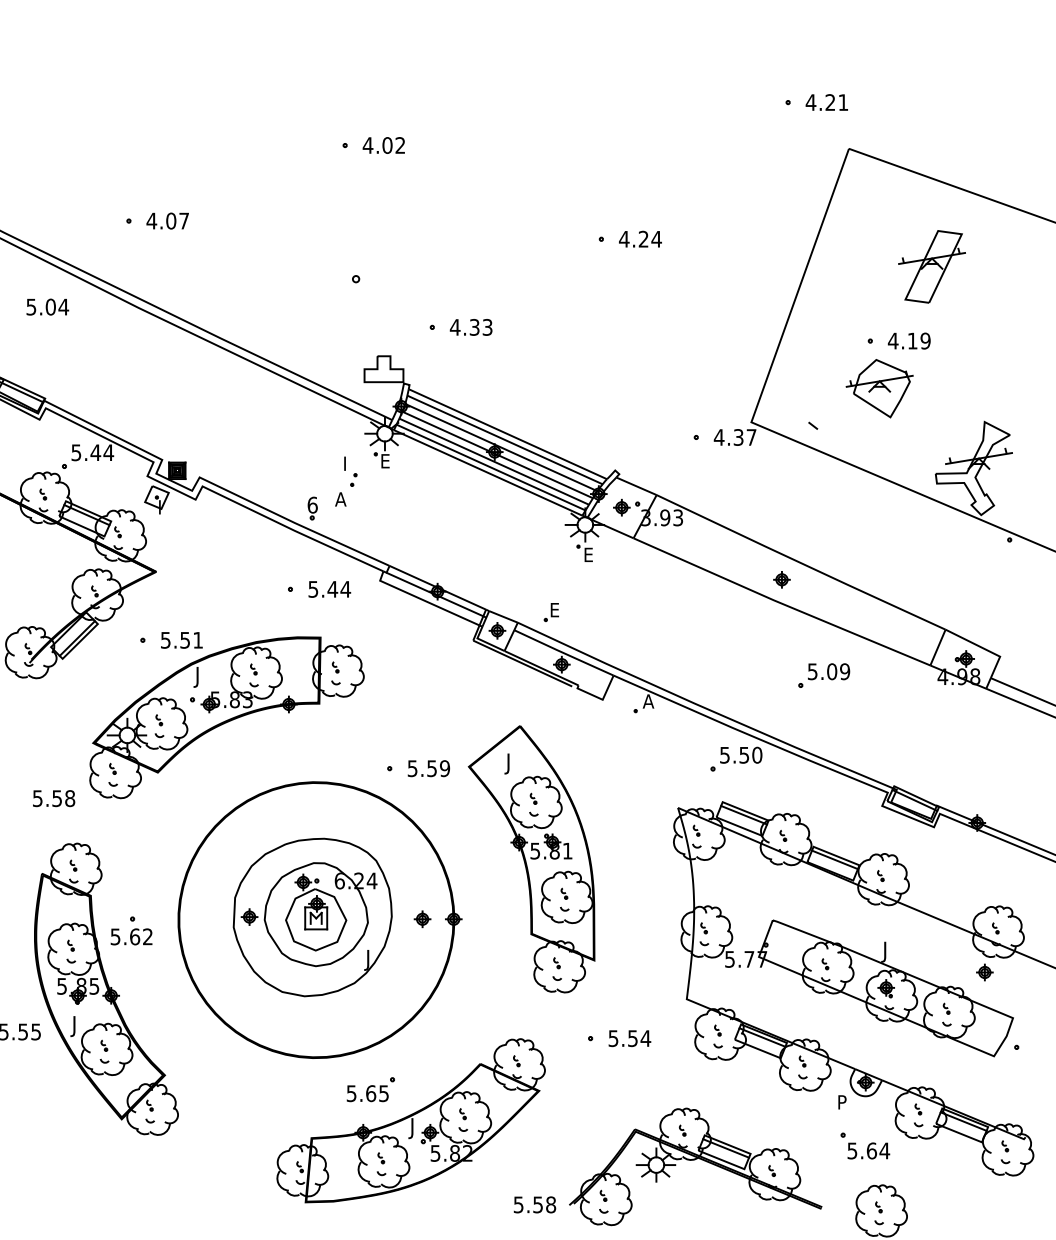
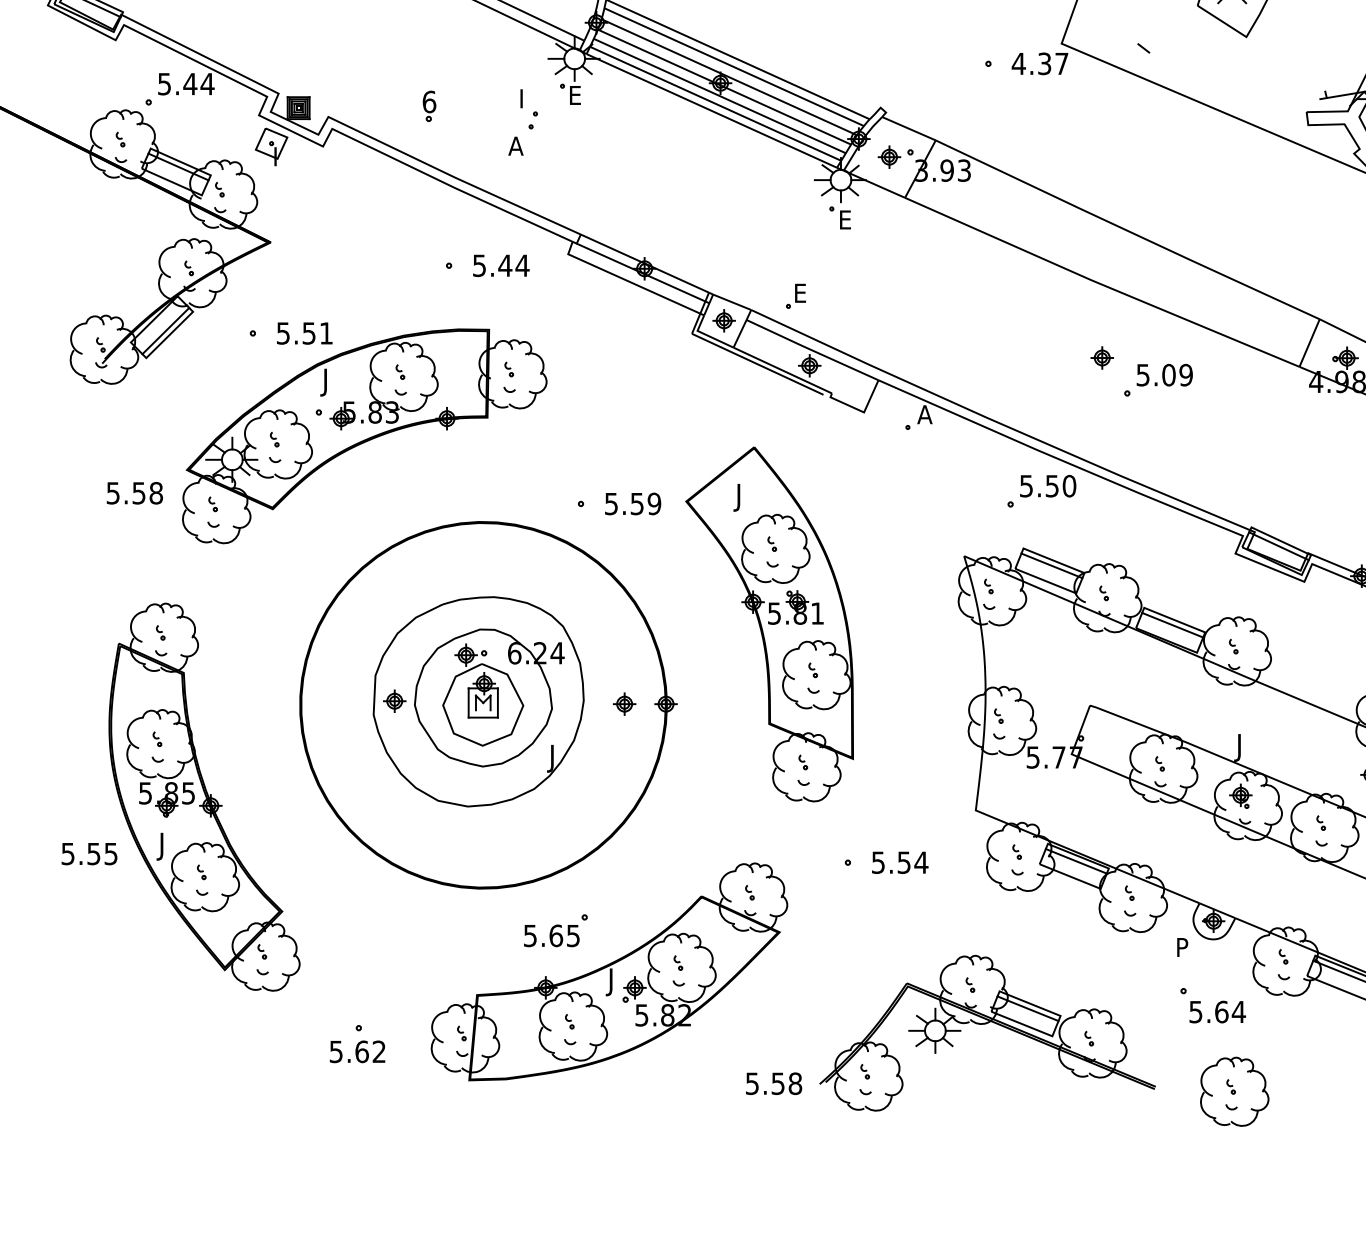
part: (312, 508) -> (429, 106), moved
part: (781, 579) -> (1101, 357), moved
text: (54, 798) -> (135, 493), moved
part: (131, 930) -> (357, 1043), moved

